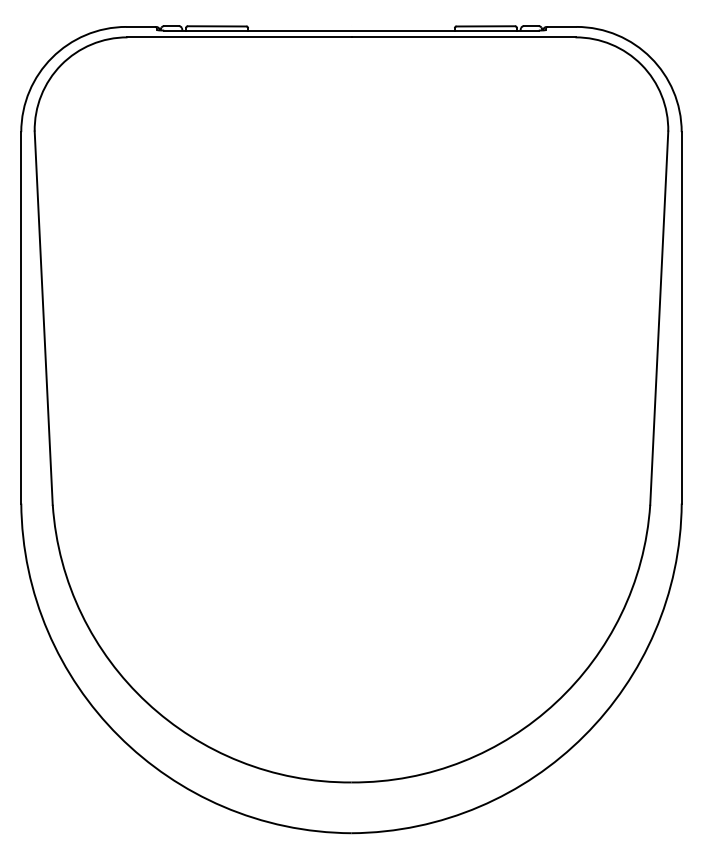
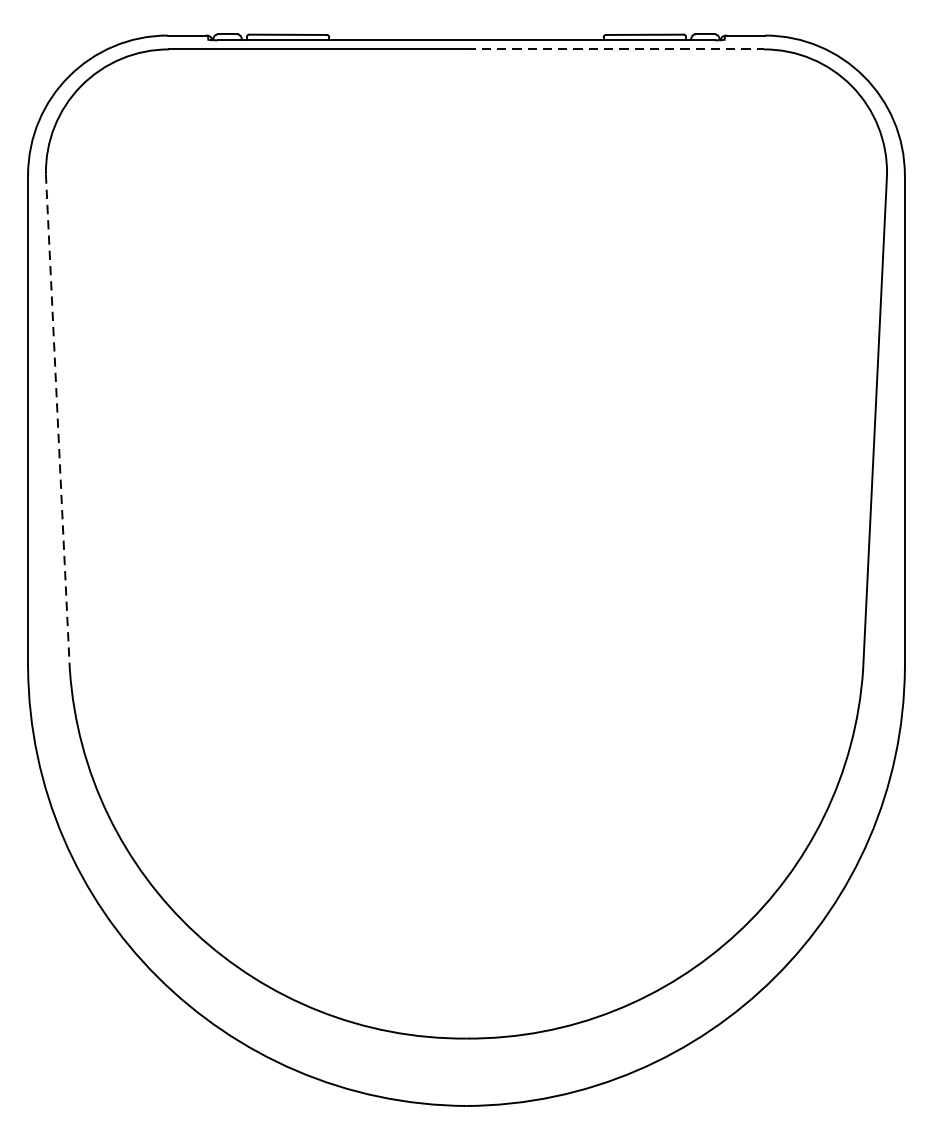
line: (463, 37) -> (615, 49), solid -> dashed
line: (43, 318) -> (57, 422), solid -> dashed

